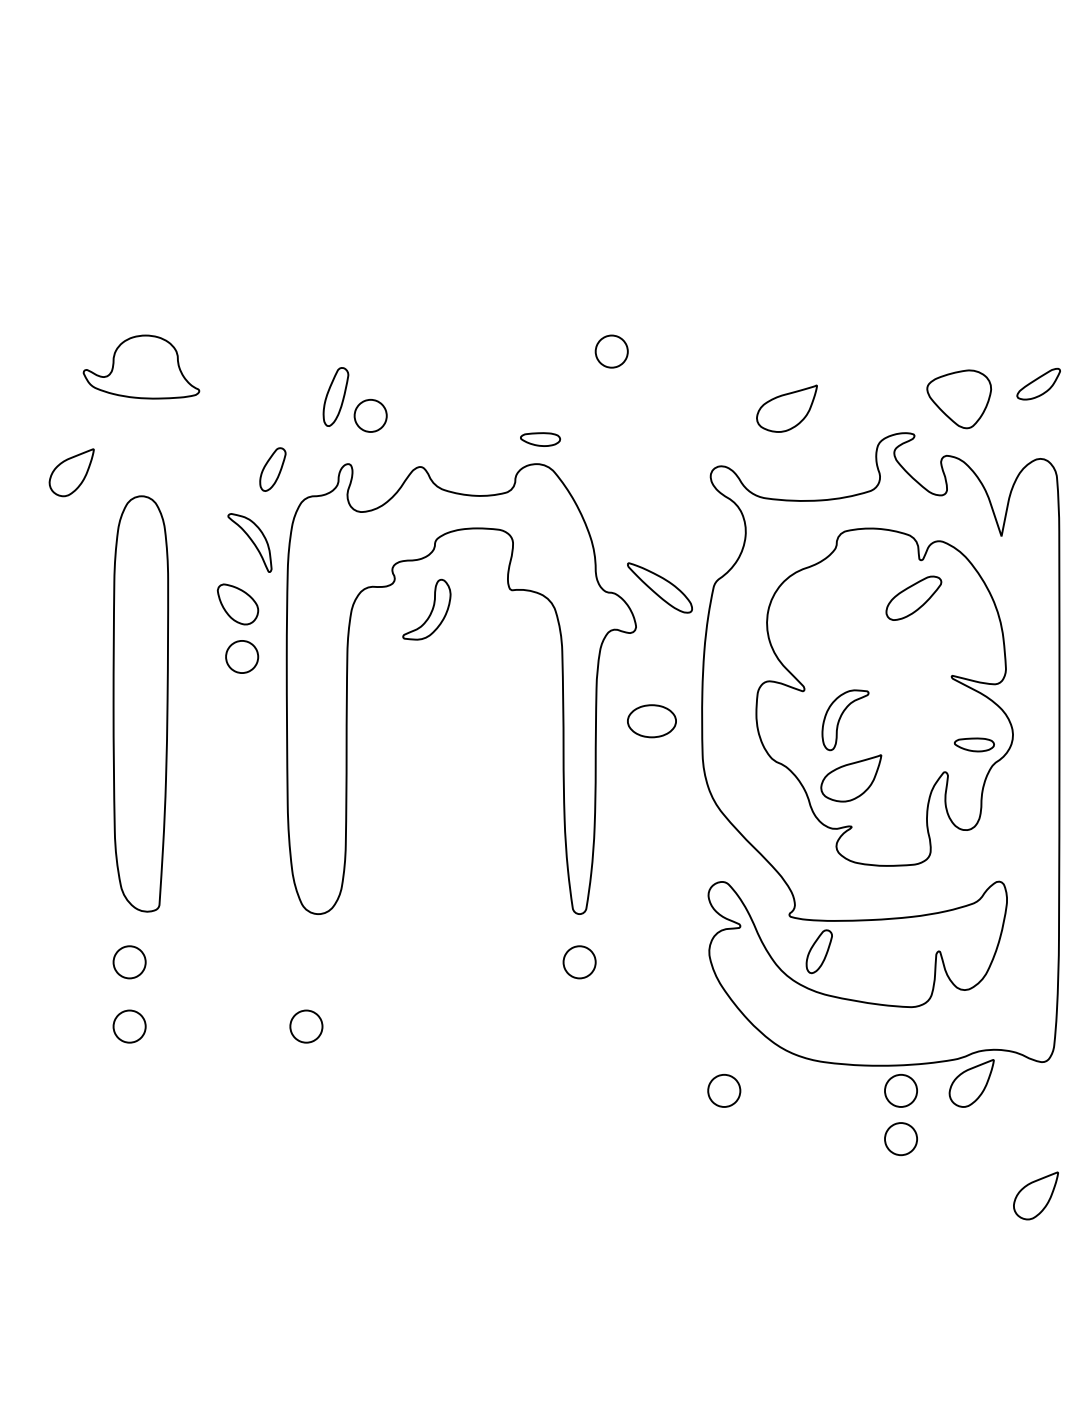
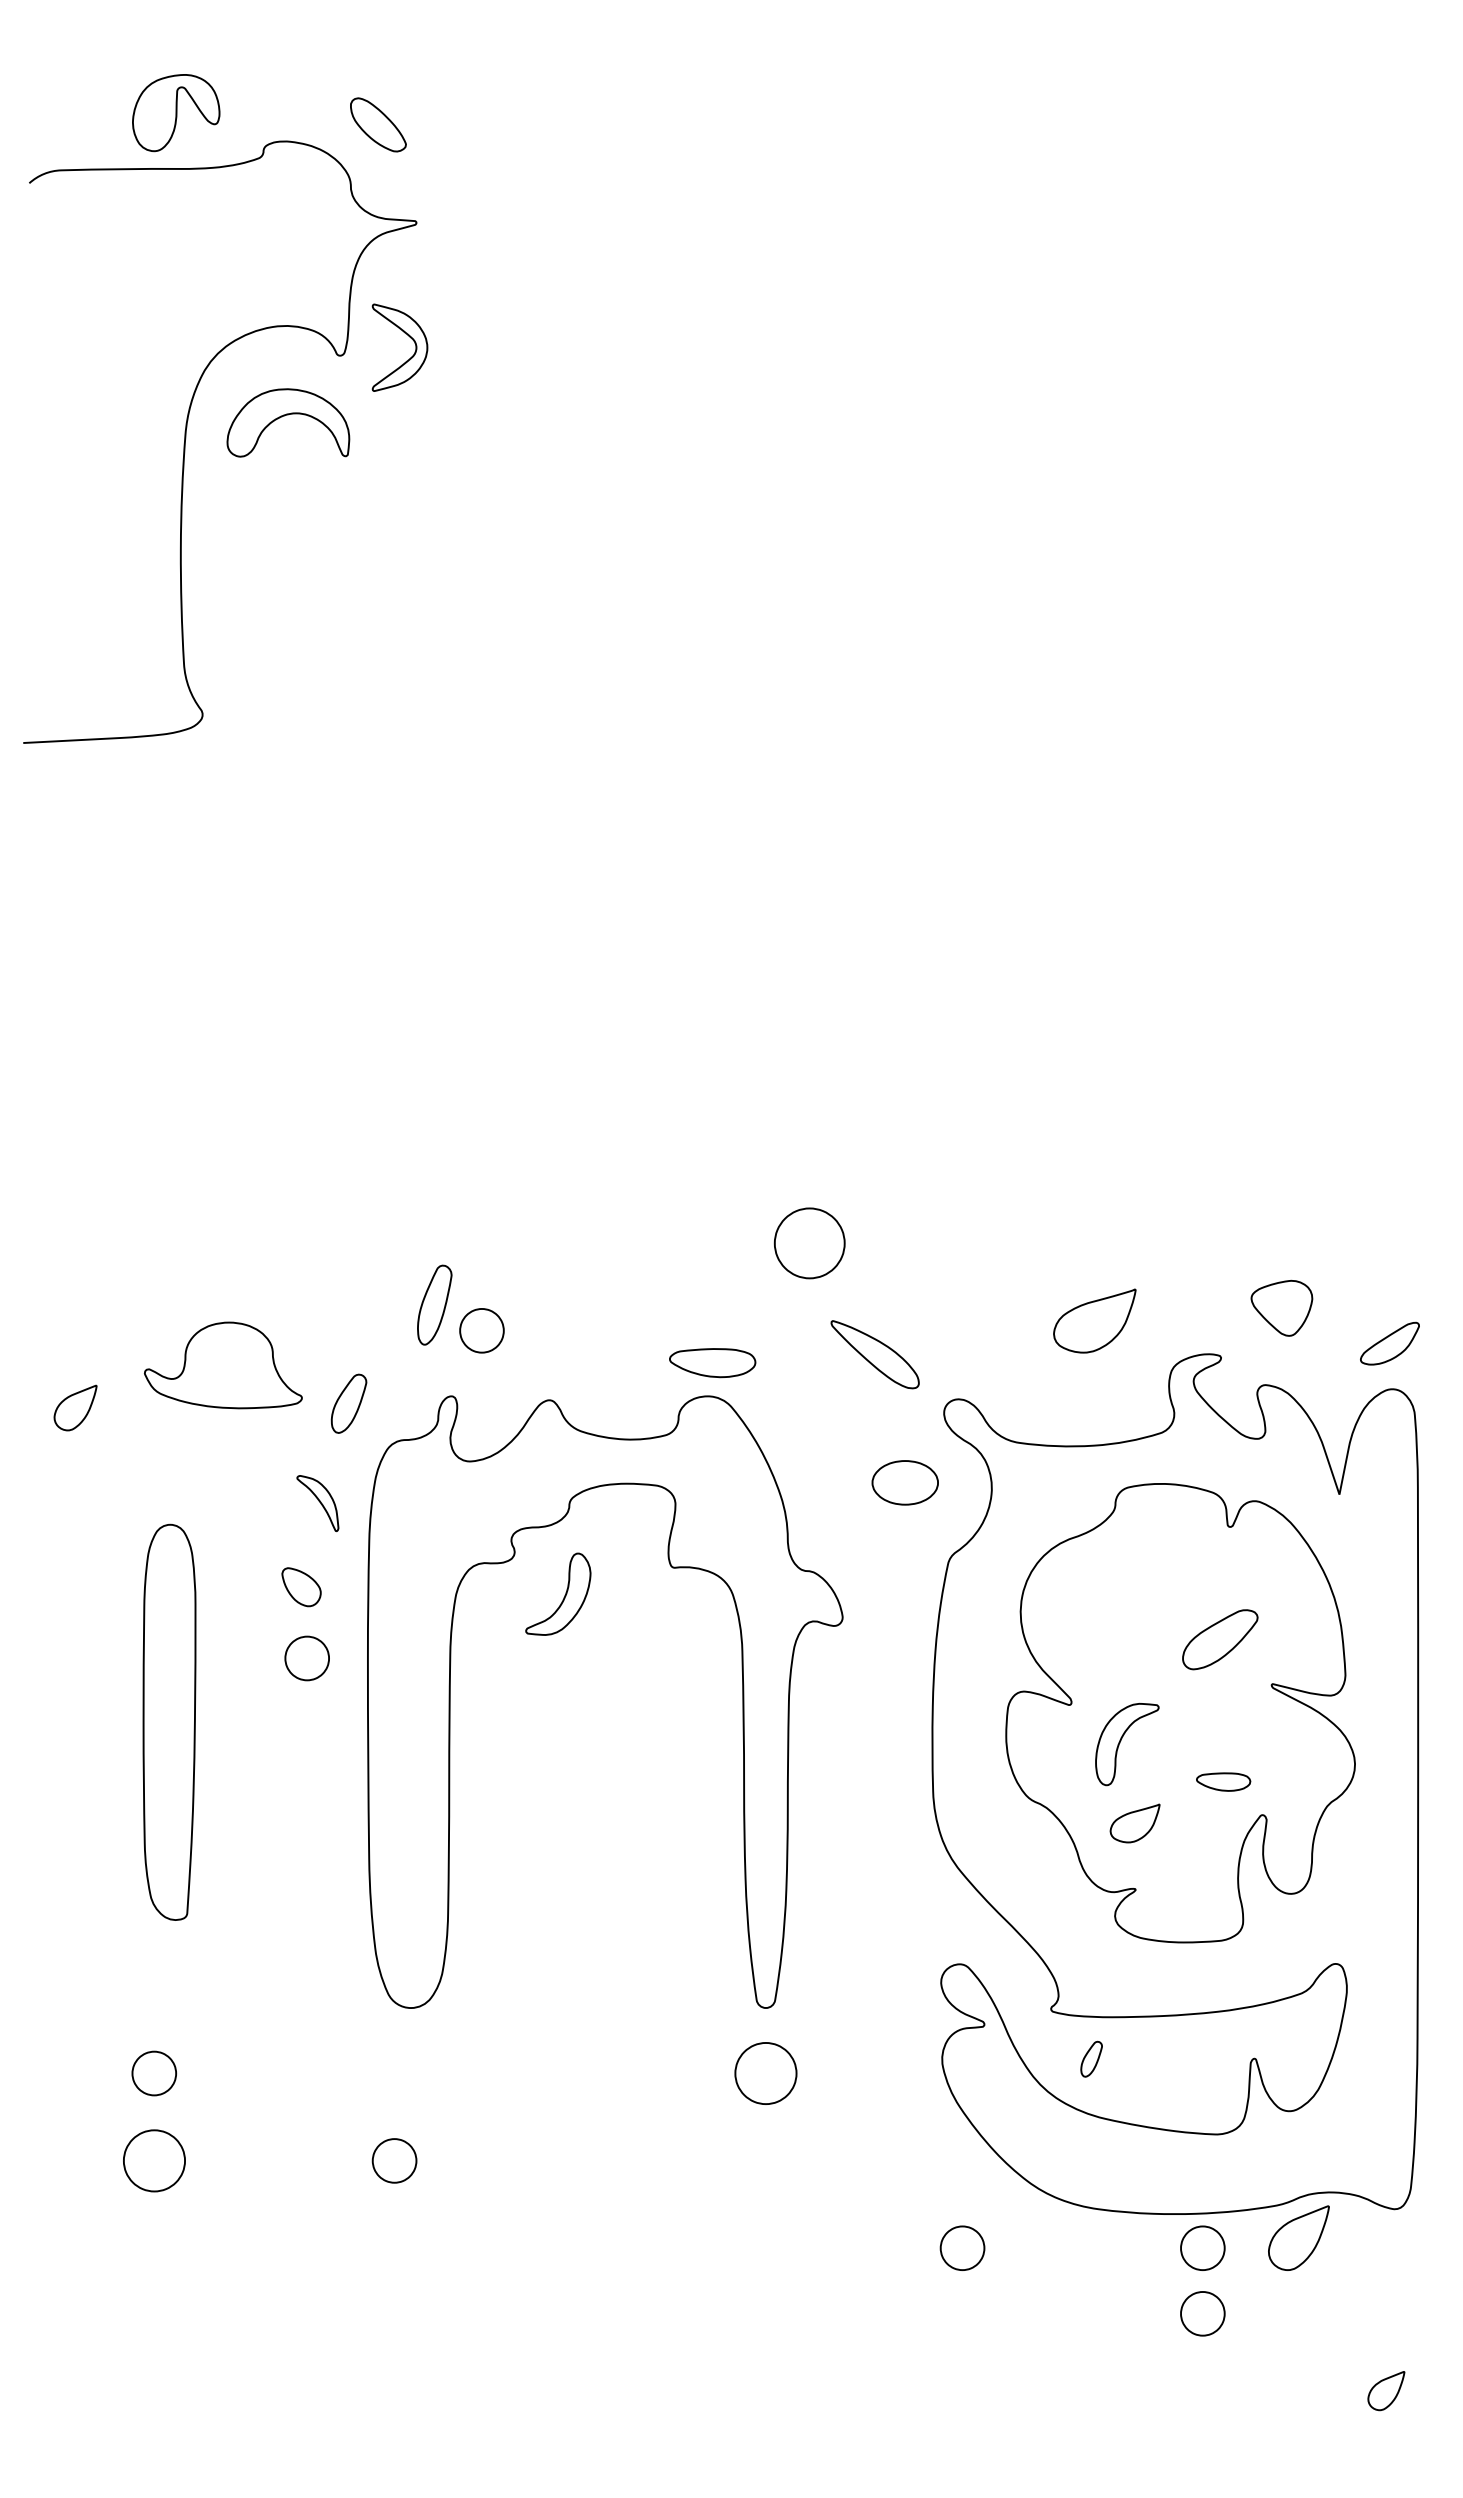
part: (611, 351) -> (809, 1243), size x1.6
part: (141, 367) -> (223, 1365), moved
part: (1038, 384) -> (1389, 1343), moved
part: (958, 399) -> (1281, 1308), size x0.7
part: (786, 408) -> (1094, 1320), moved
part: (540, 439) -> (712, 1362), size x1.6
part: (71, 472) -> (75, 1407), size x0.7
part: (249, 542) -> (317, 1503), size x0.7
part: (659, 587) -> (874, 1354), moved
part: (914, 598) -> (1220, 1639), moved
part: (237, 604) -> (301, 1587), size x0.7
part: (140, 704) -> (169, 1722), size x0.7
part: (651, 720) -> (904, 1482), moved
part: (974, 744) -> (1223, 1781), moved
part: (850, 778) -> (1134, 1823), size x0.6
part: (819, 952) -> (1091, 2059), size x0.6
part: (579, 962) -> (765, 2073), size x1.4
part: (129, 1026) -> (153, 2160), size x1.4
part: (1036, 1195) -> (1386, 2390), size x0.6

